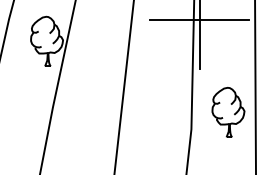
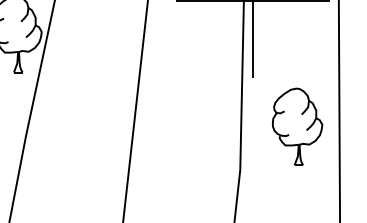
part: (228, 112) -> (297, 126), moved

